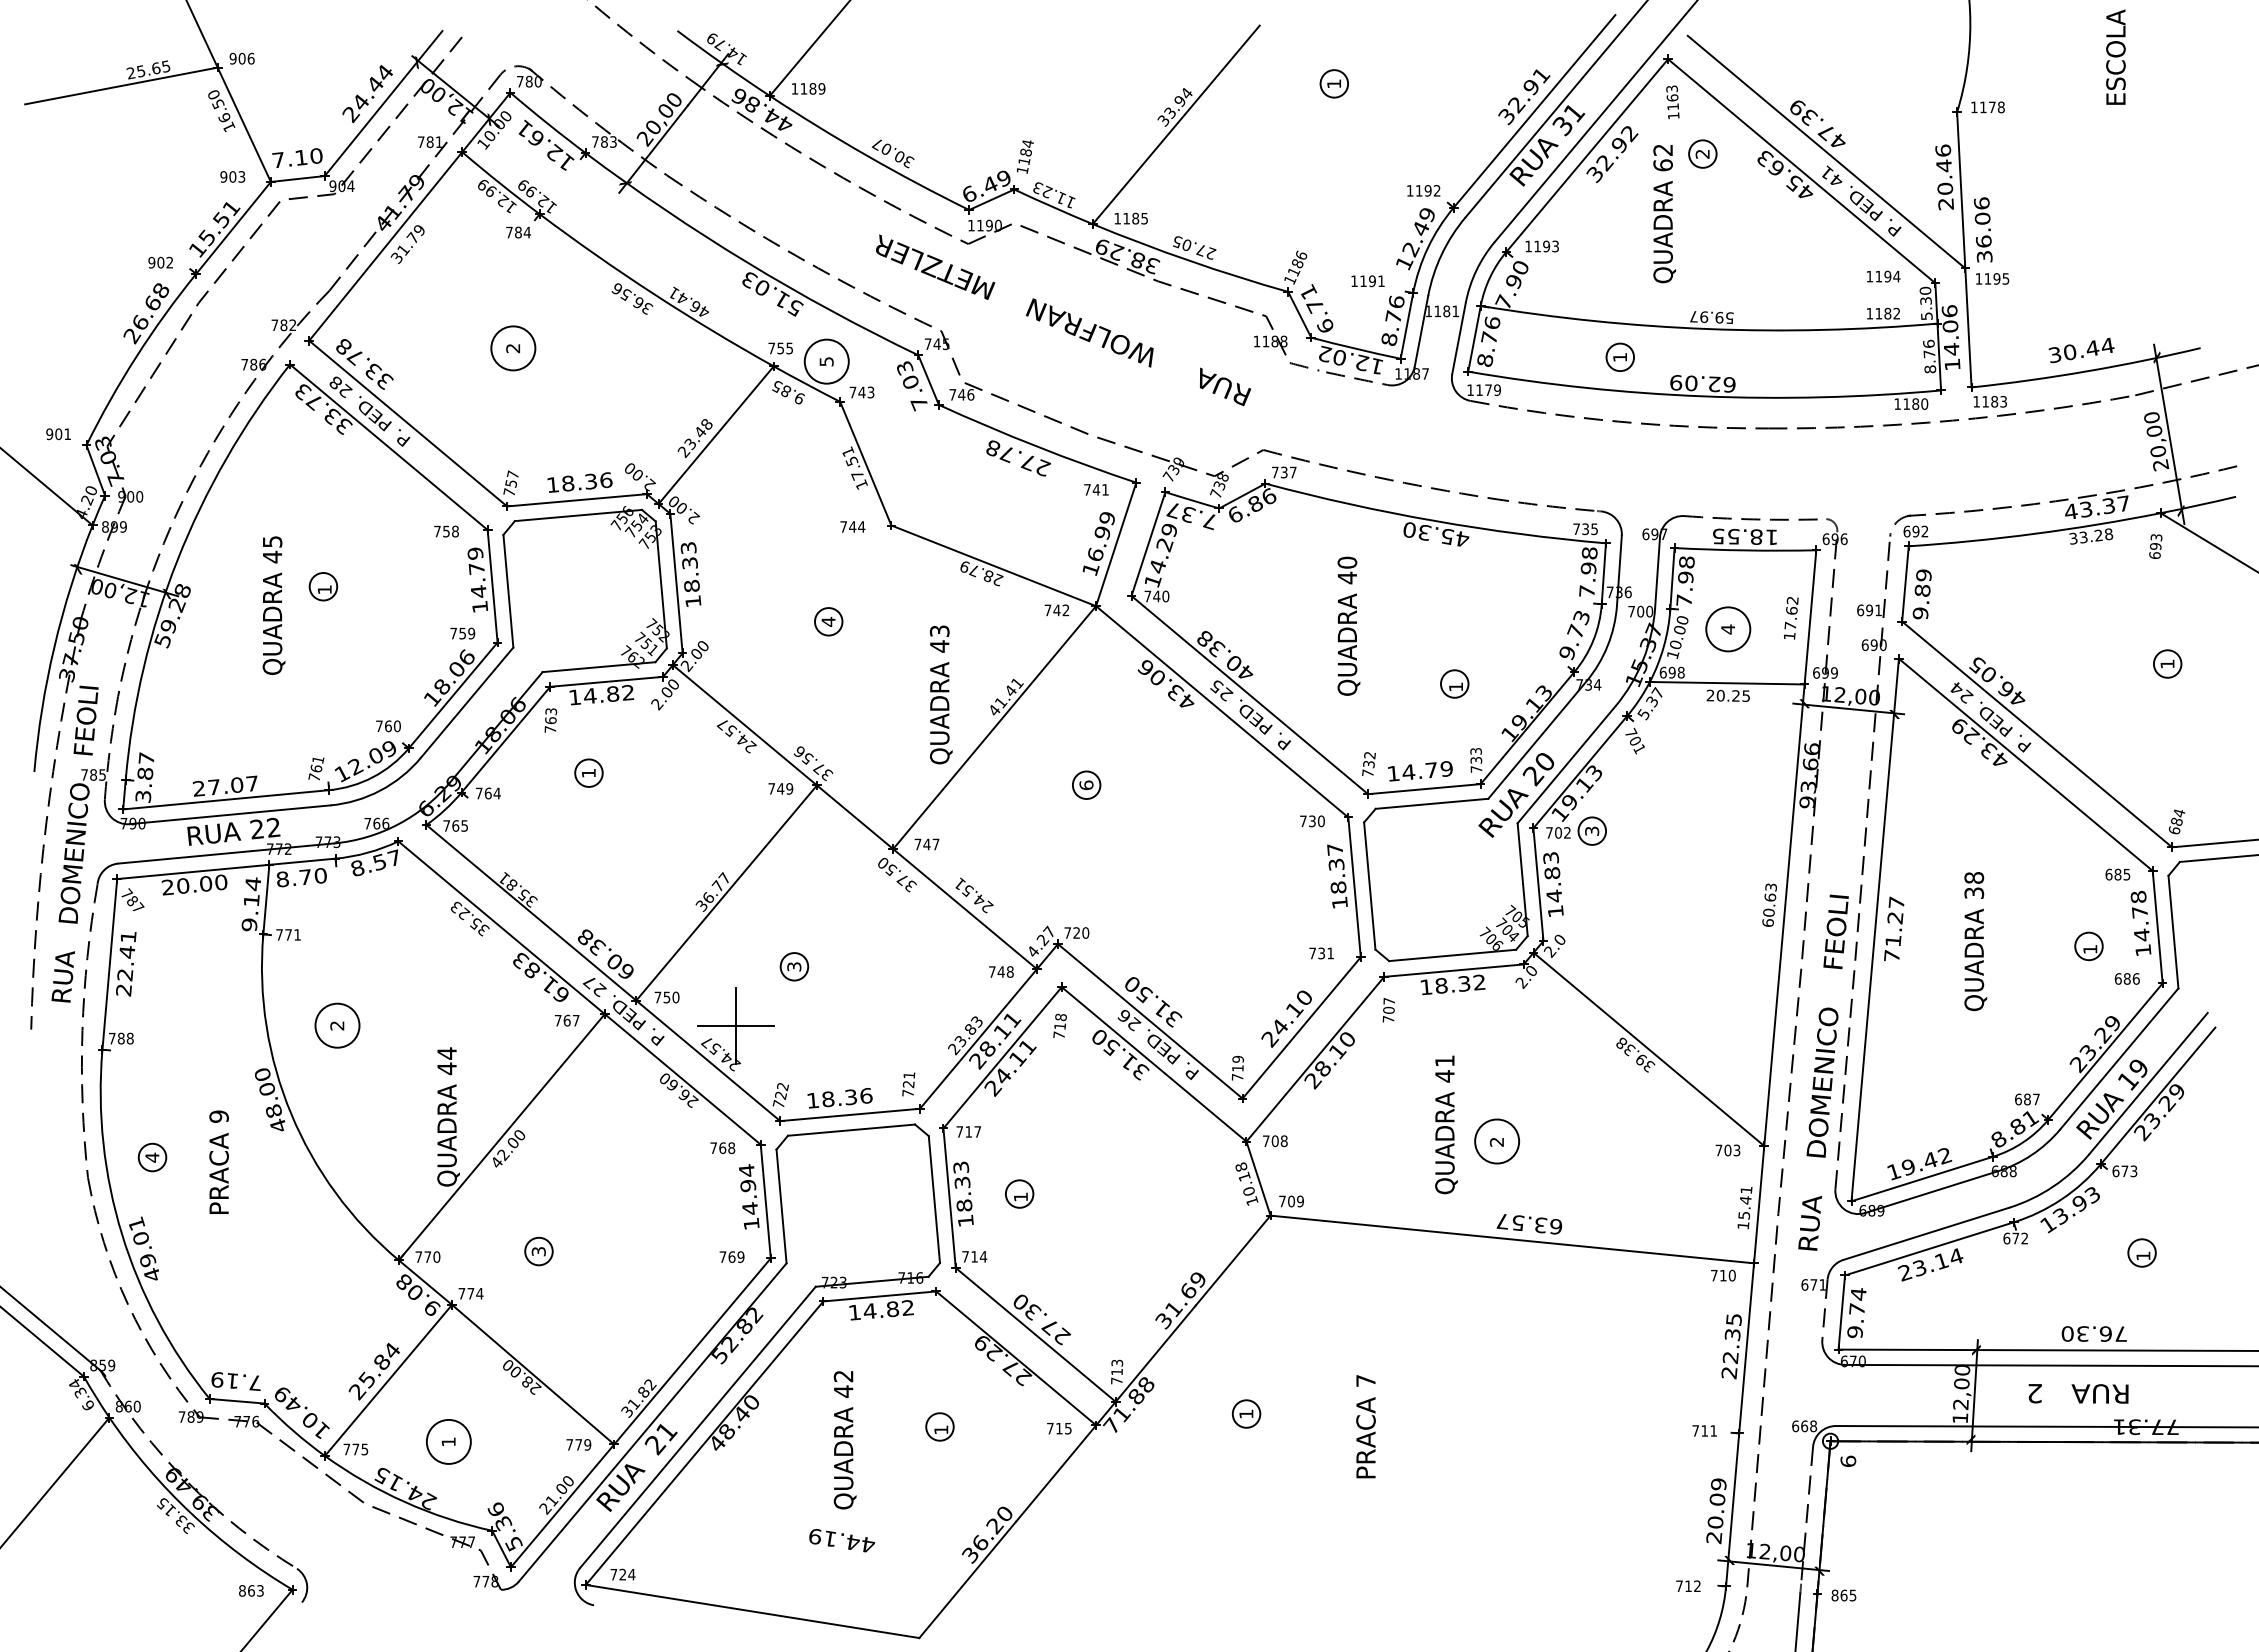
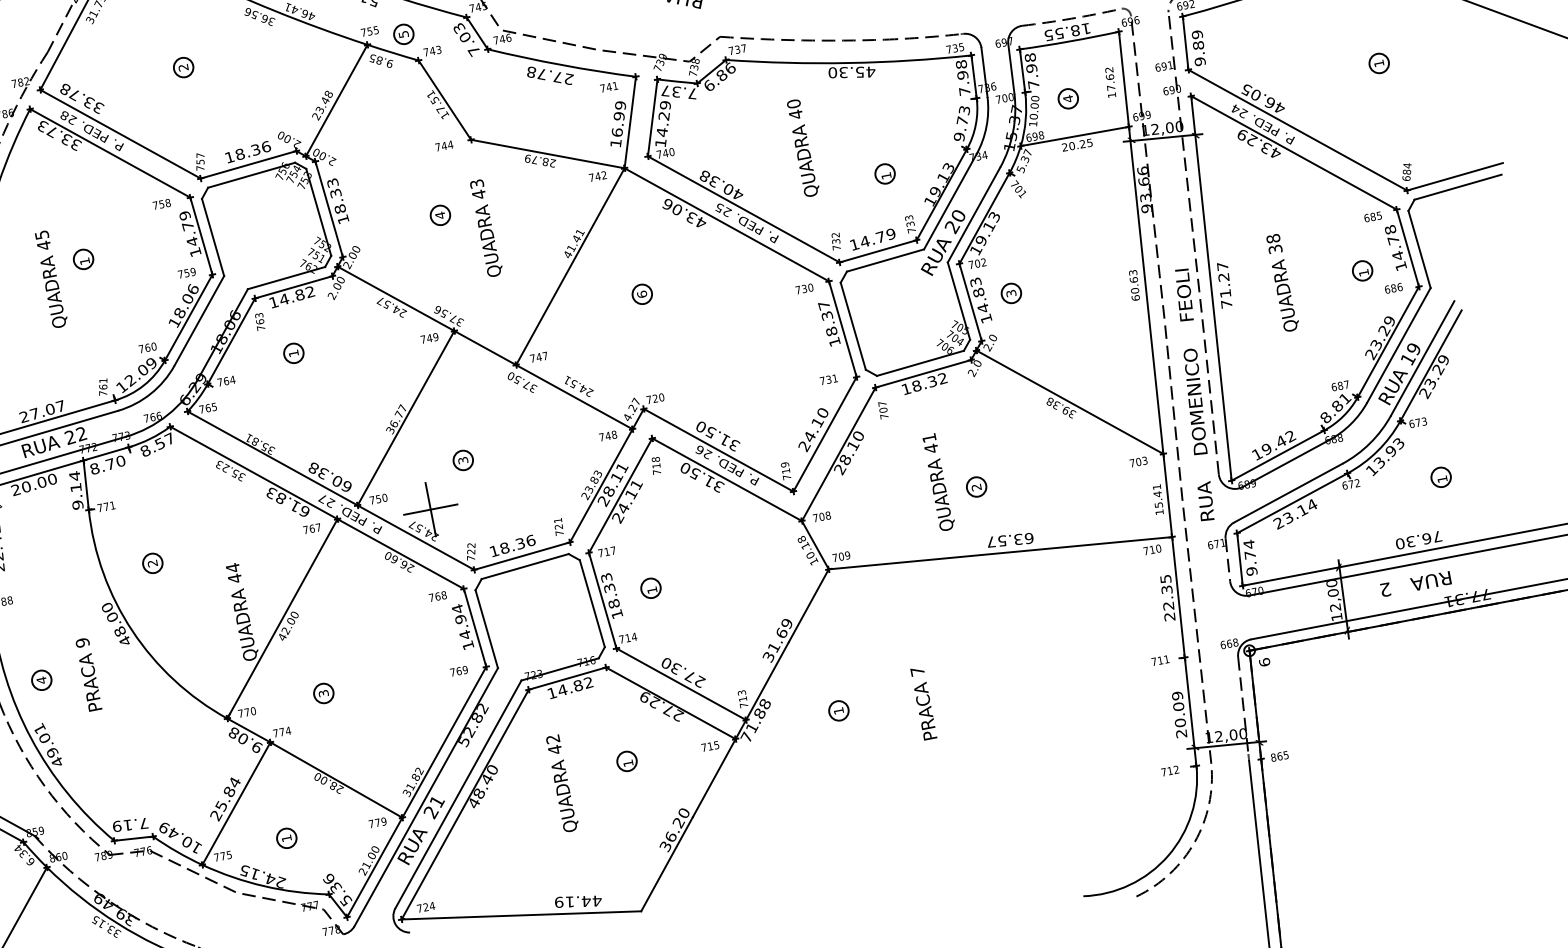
circle: (513, 348) -> (183, 67), size x0.62
circle: (826, 361) -> (403, 34), size x0.62
circle: (1728, 629) -> (1068, 98), size x0.62
text: (941, 694) -> (486, 227), moved
part: (1591, 830) -> (1010, 293), moved
circle: (337, 1025) -> (152, 563), size x0.62
circle: (1496, 1141) -> (976, 487), size x0.62
circle: (448, 1441) -> (286, 838), size x0.62
text: (841, 1540) -> (577, 901), moved

